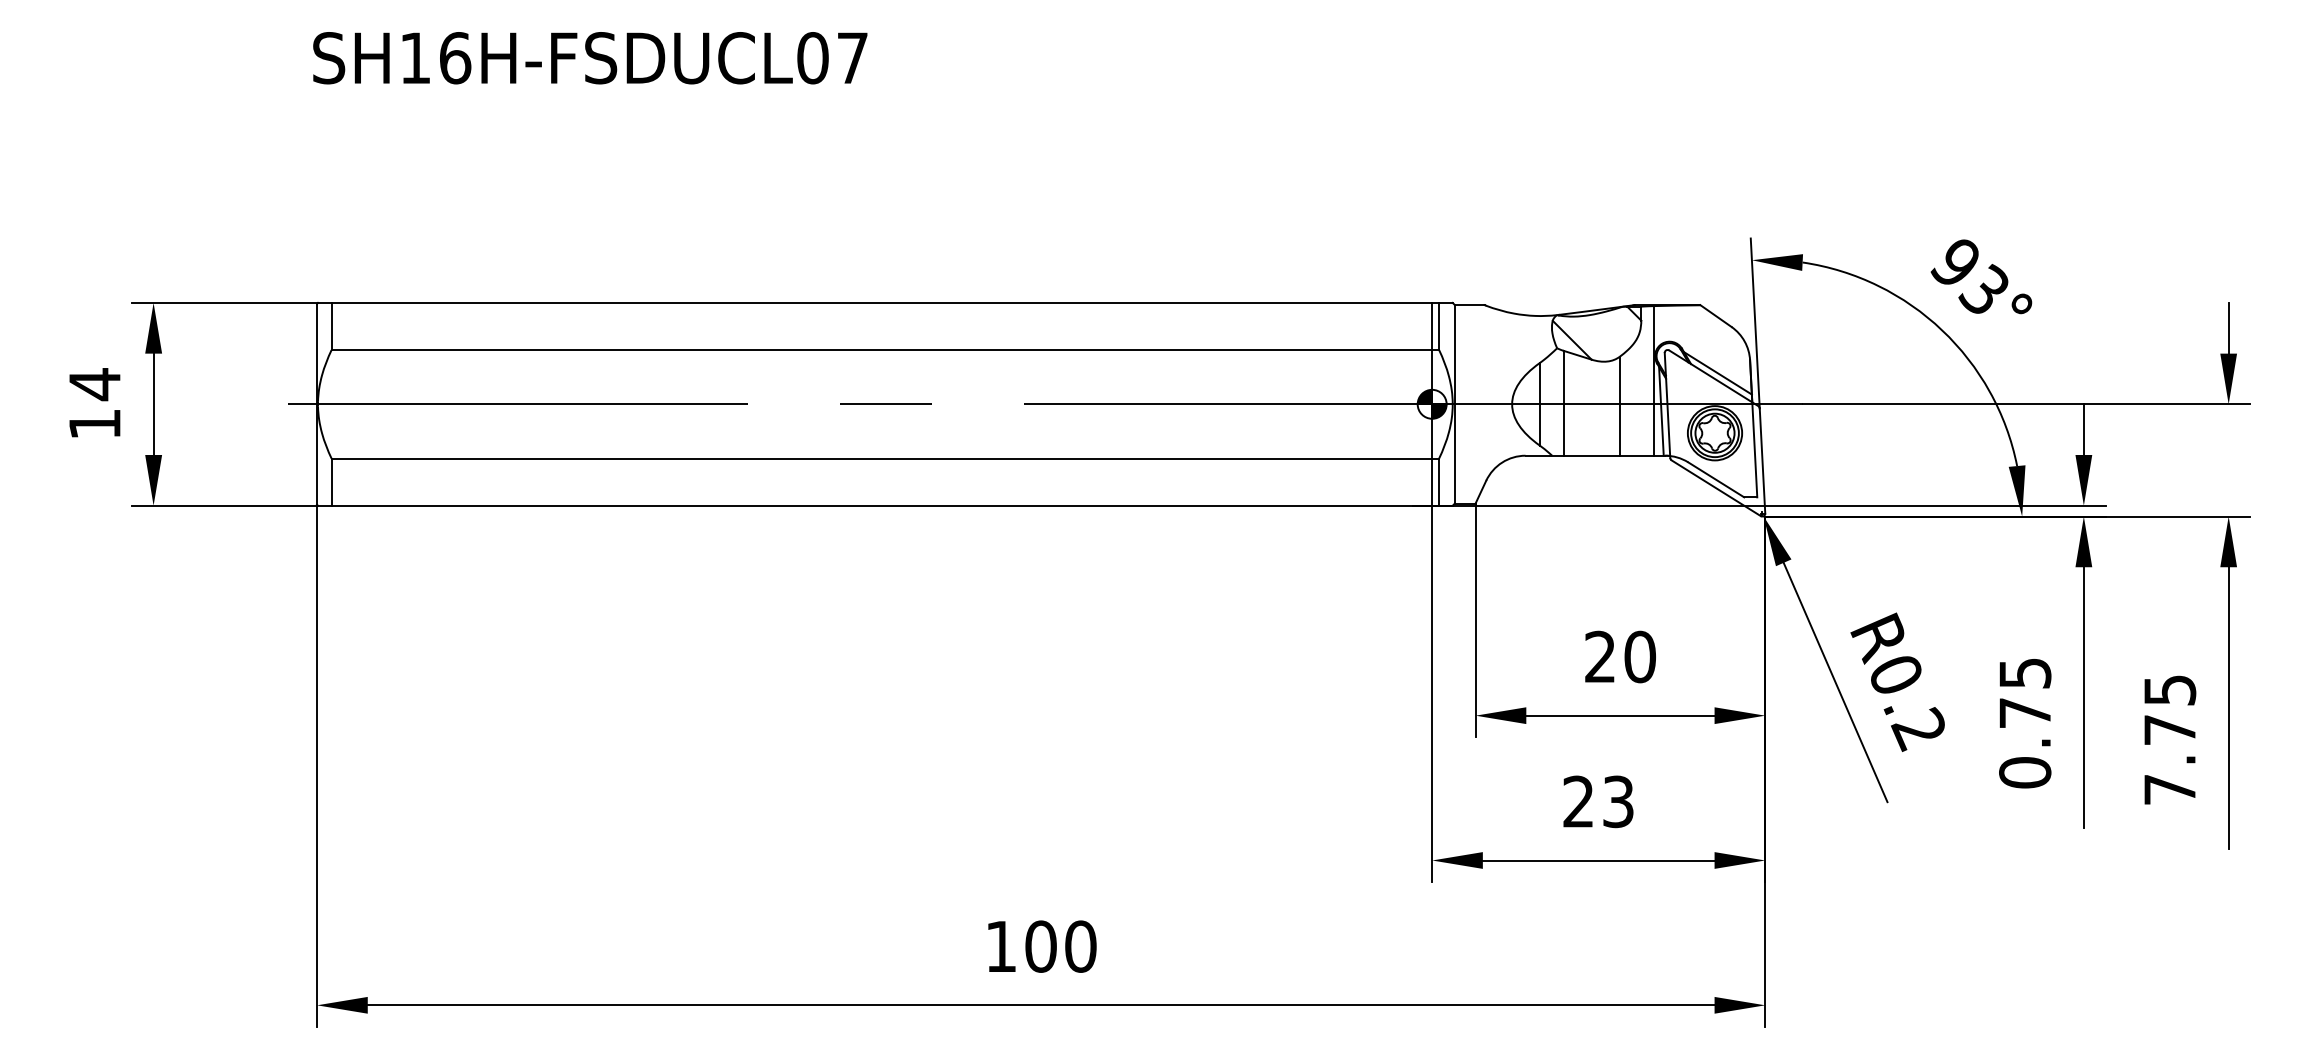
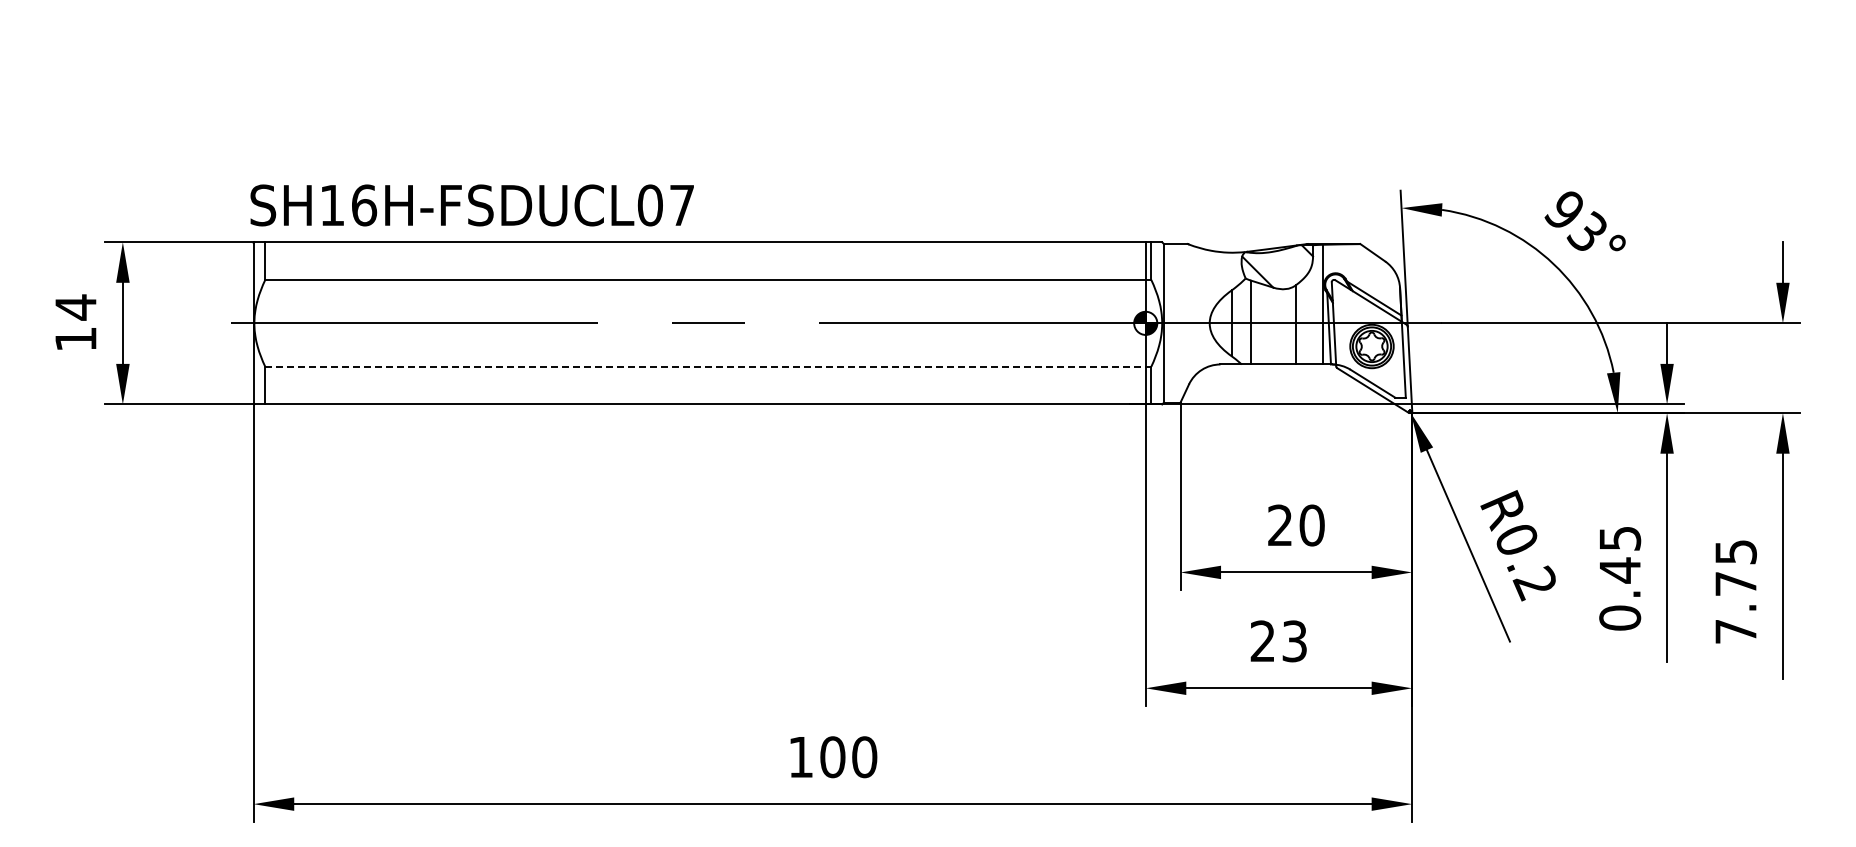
text: (589, 58) -> (471, 205), moved
line: (883, 458) -> (706, 366), solid -> dashed
text: (2024, 713) -> (1619, 570), 0.75 -> 0.45

